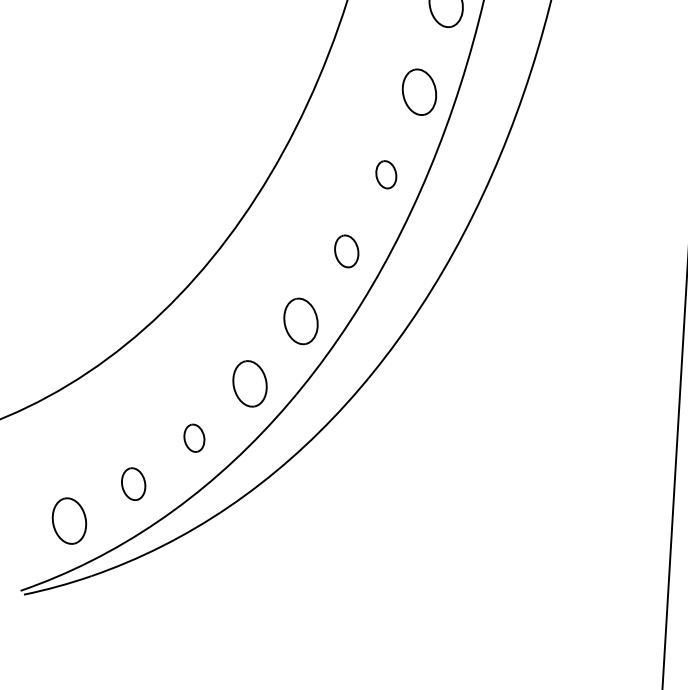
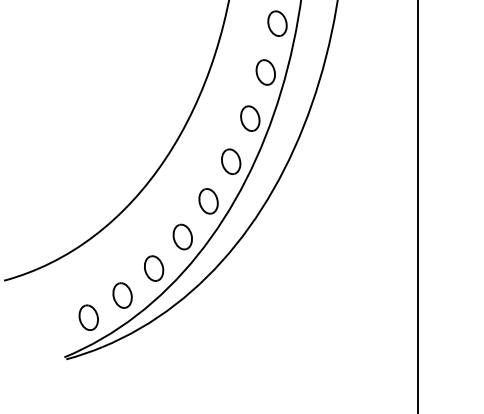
part: (386, 174) -> (250, 118), size x1.67
part: (347, 251) -> (231, 161), size x1.43
part: (194, 438) -> (154, 268), size x1.67
part: (133, 484) -> (122, 295), size x1.43

